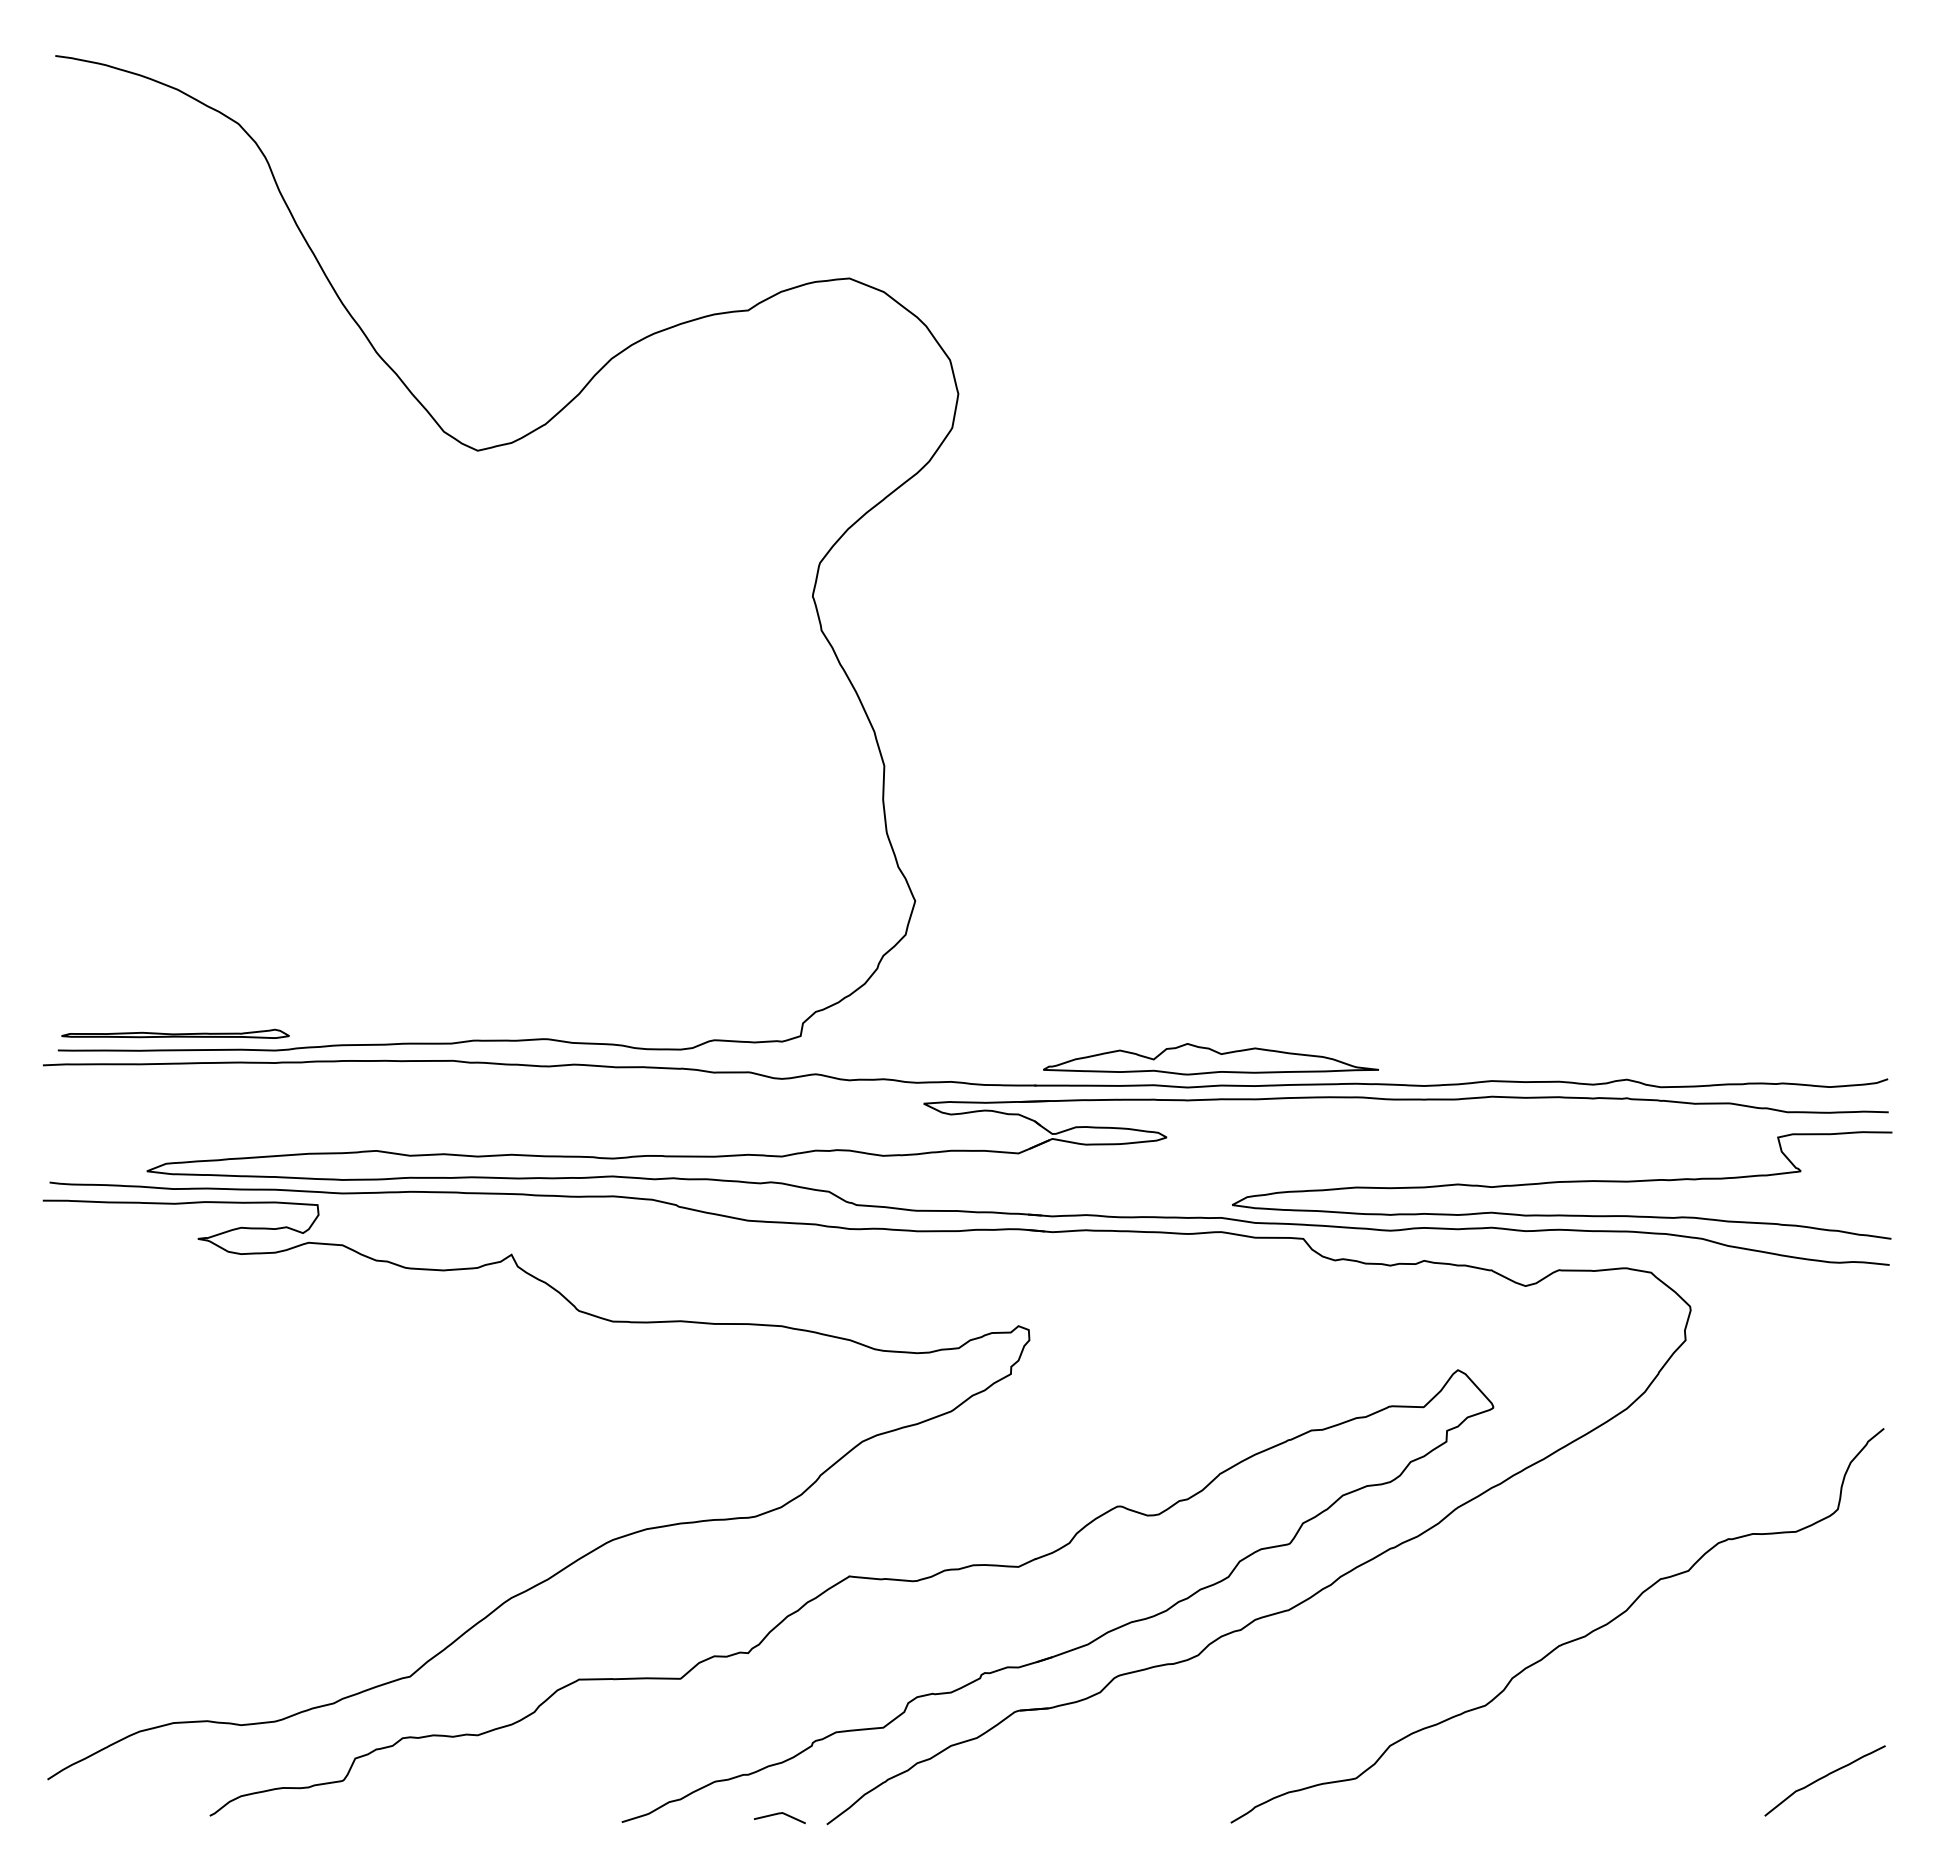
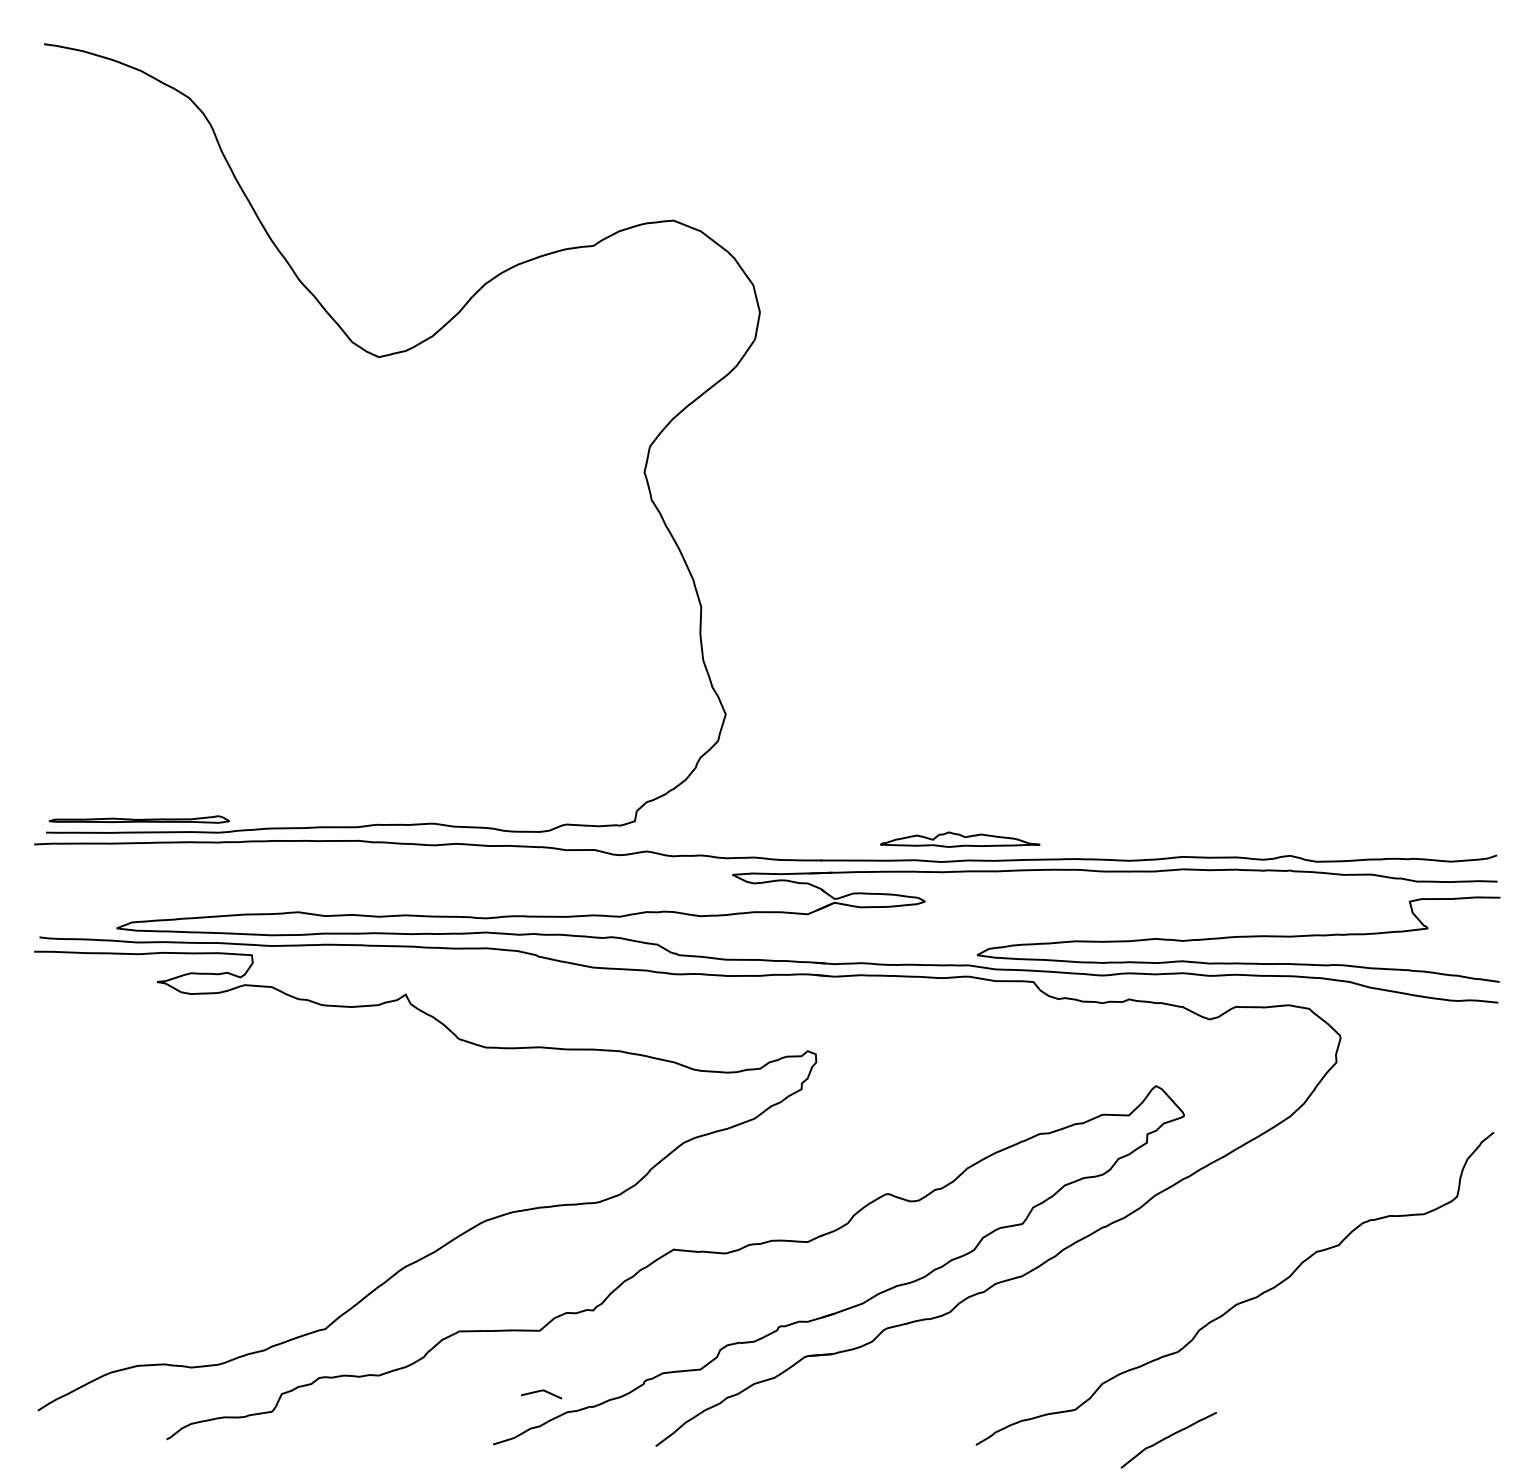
part: (1210, 1059) -> (959, 839), size x0.6
curve: (1823, 1778) -> (1167, 1438), moved
curve: (779, 1814) -> (541, 1391), moved

